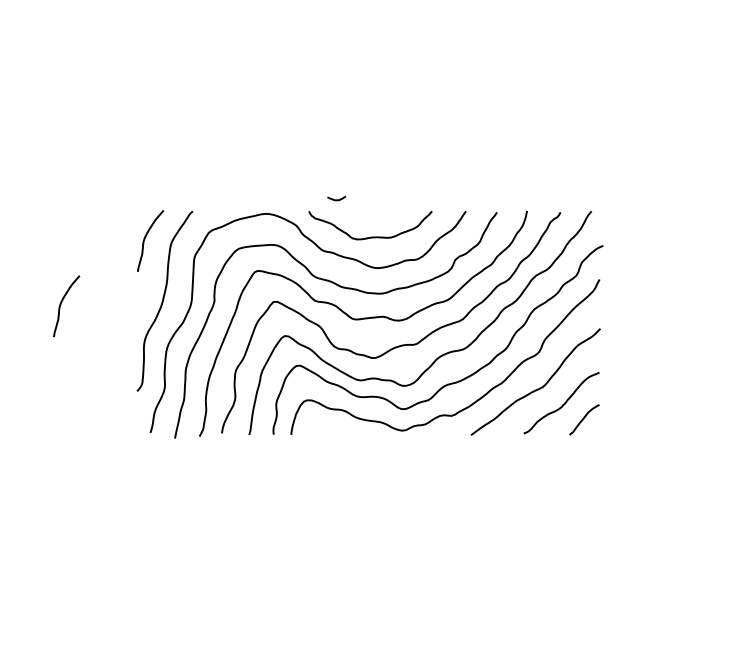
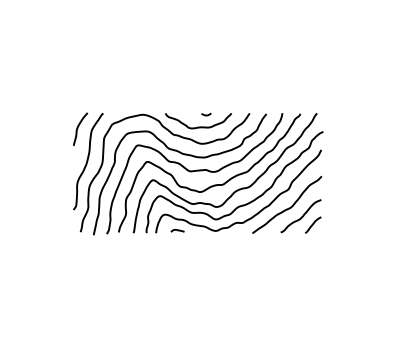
curve: (336, 198) -> (206, 114), moved
curve: (62, 304) -> (33, 163), removed
curve: (331, 429) -> (177, 230), added

